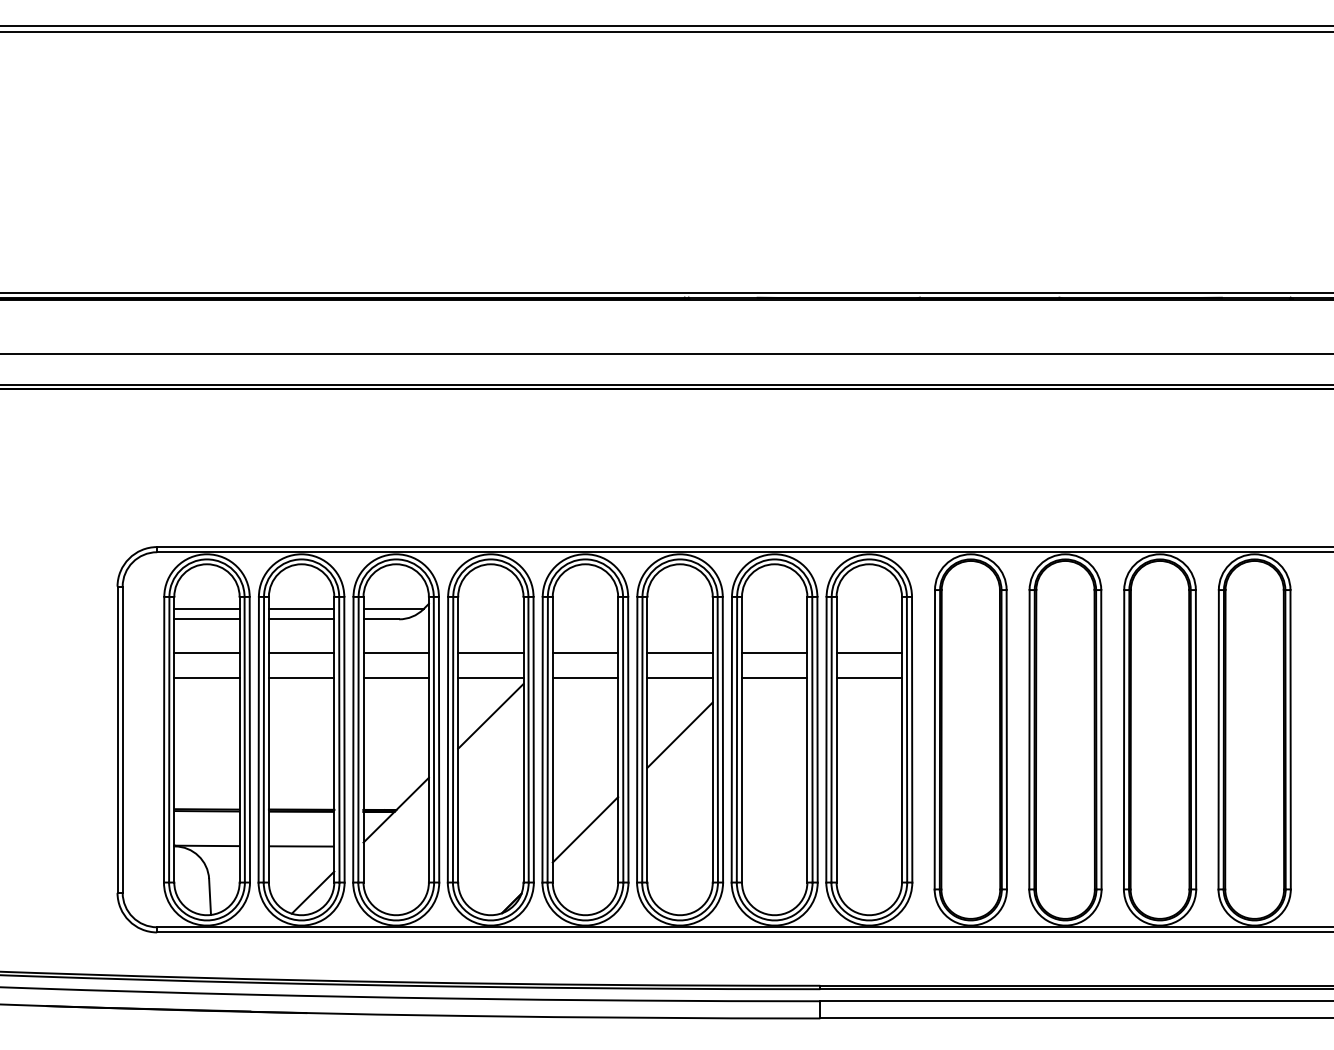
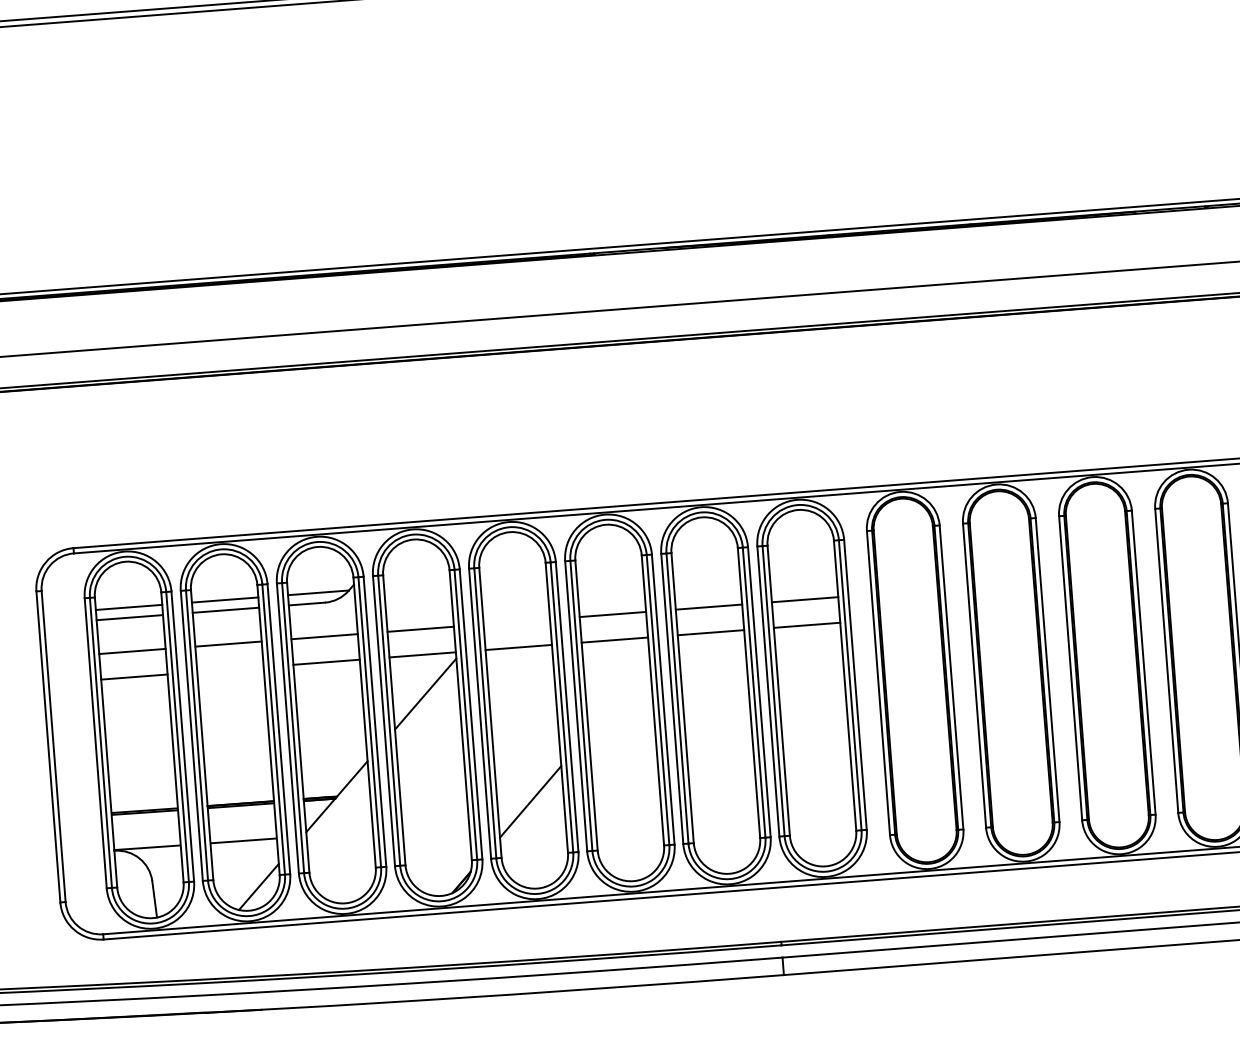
line: (585, 652) -> (516, 621), removed
line: (301, 677) -> (230, 669), removed
line: (679, 734) -> (618, 697), removed

